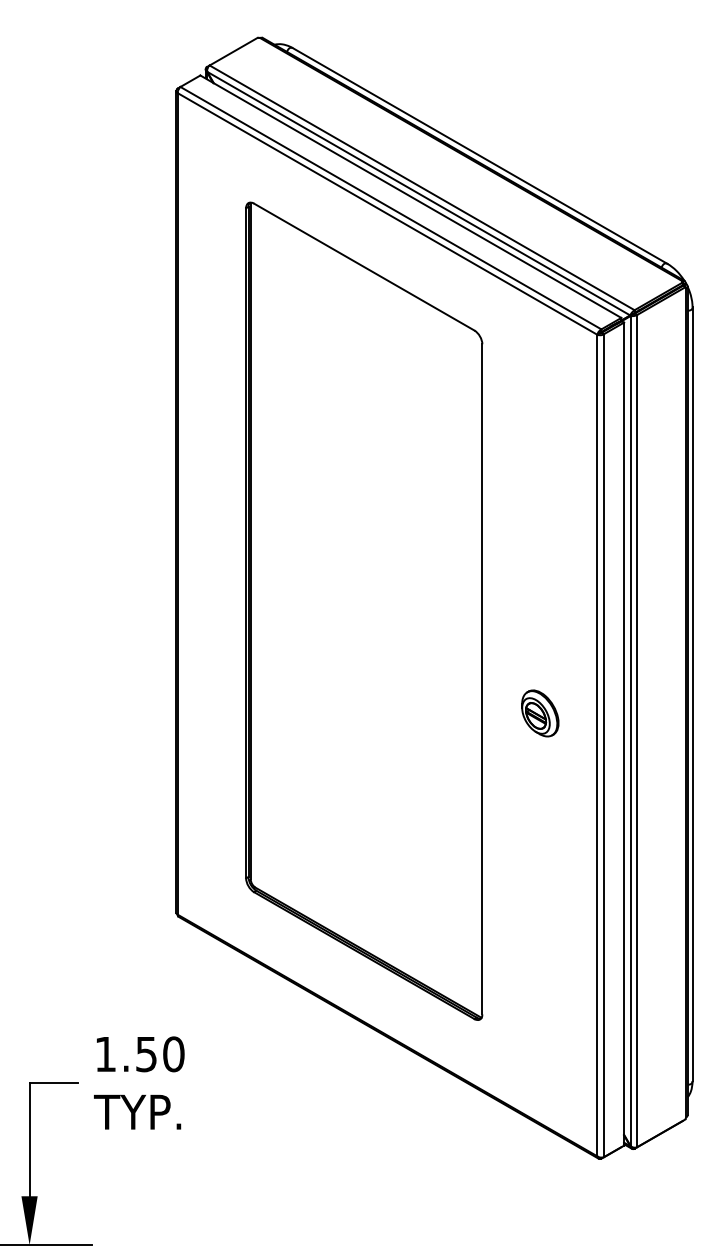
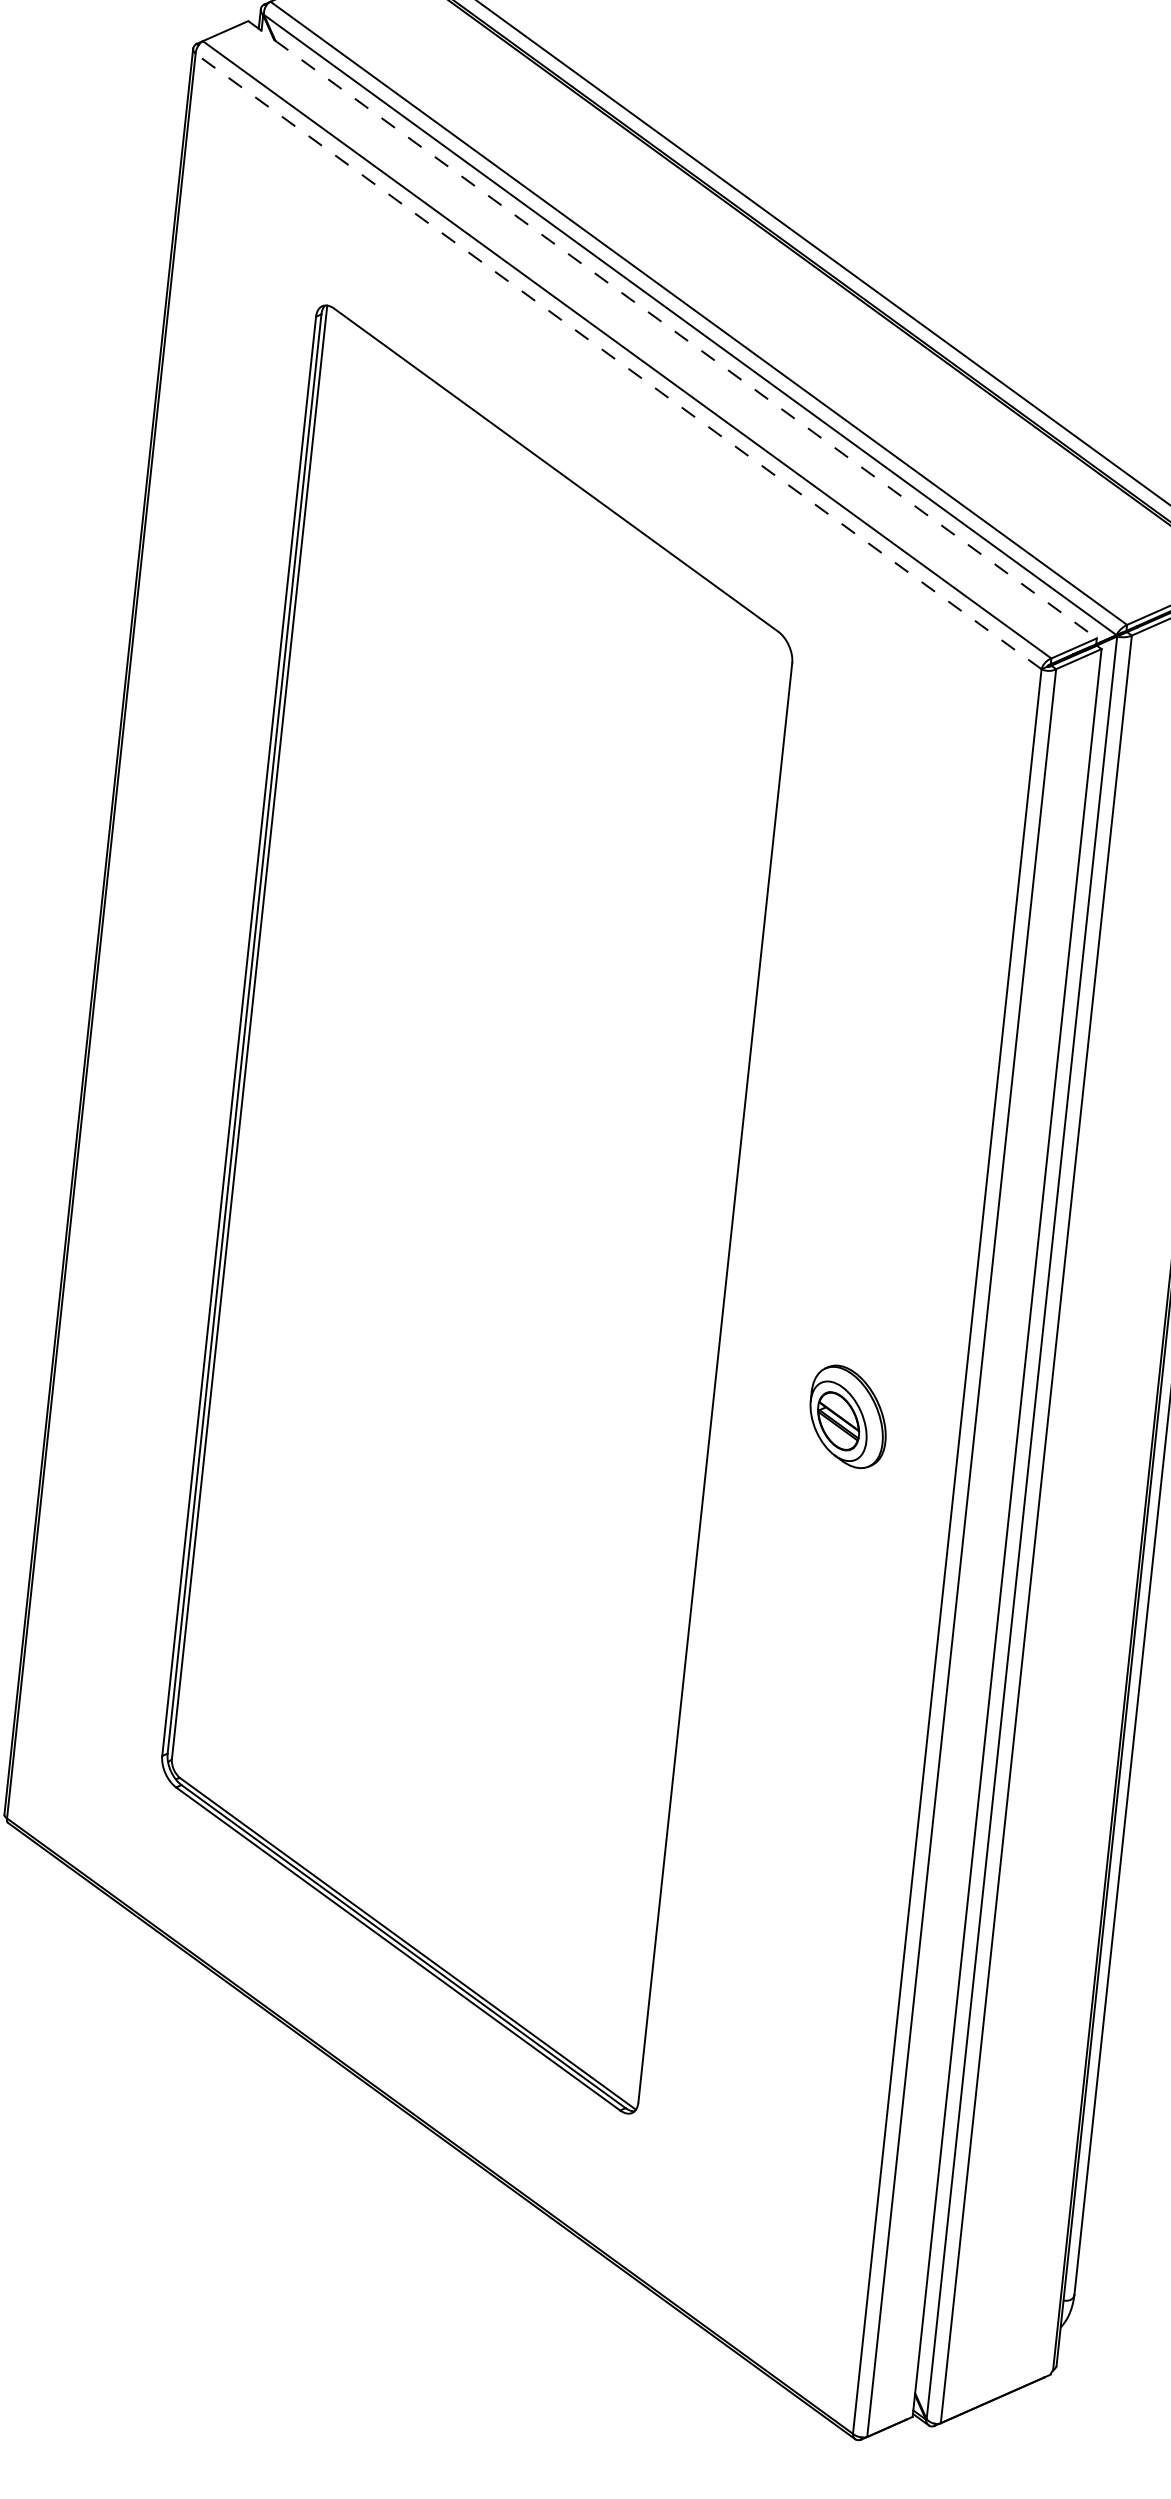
line: (410, 196) -> (671, 329), solid -> dashed
line: (387, 213) -> (618, 360), solid -> dashed
part: (540, 713) -> (848, 1416), moved

